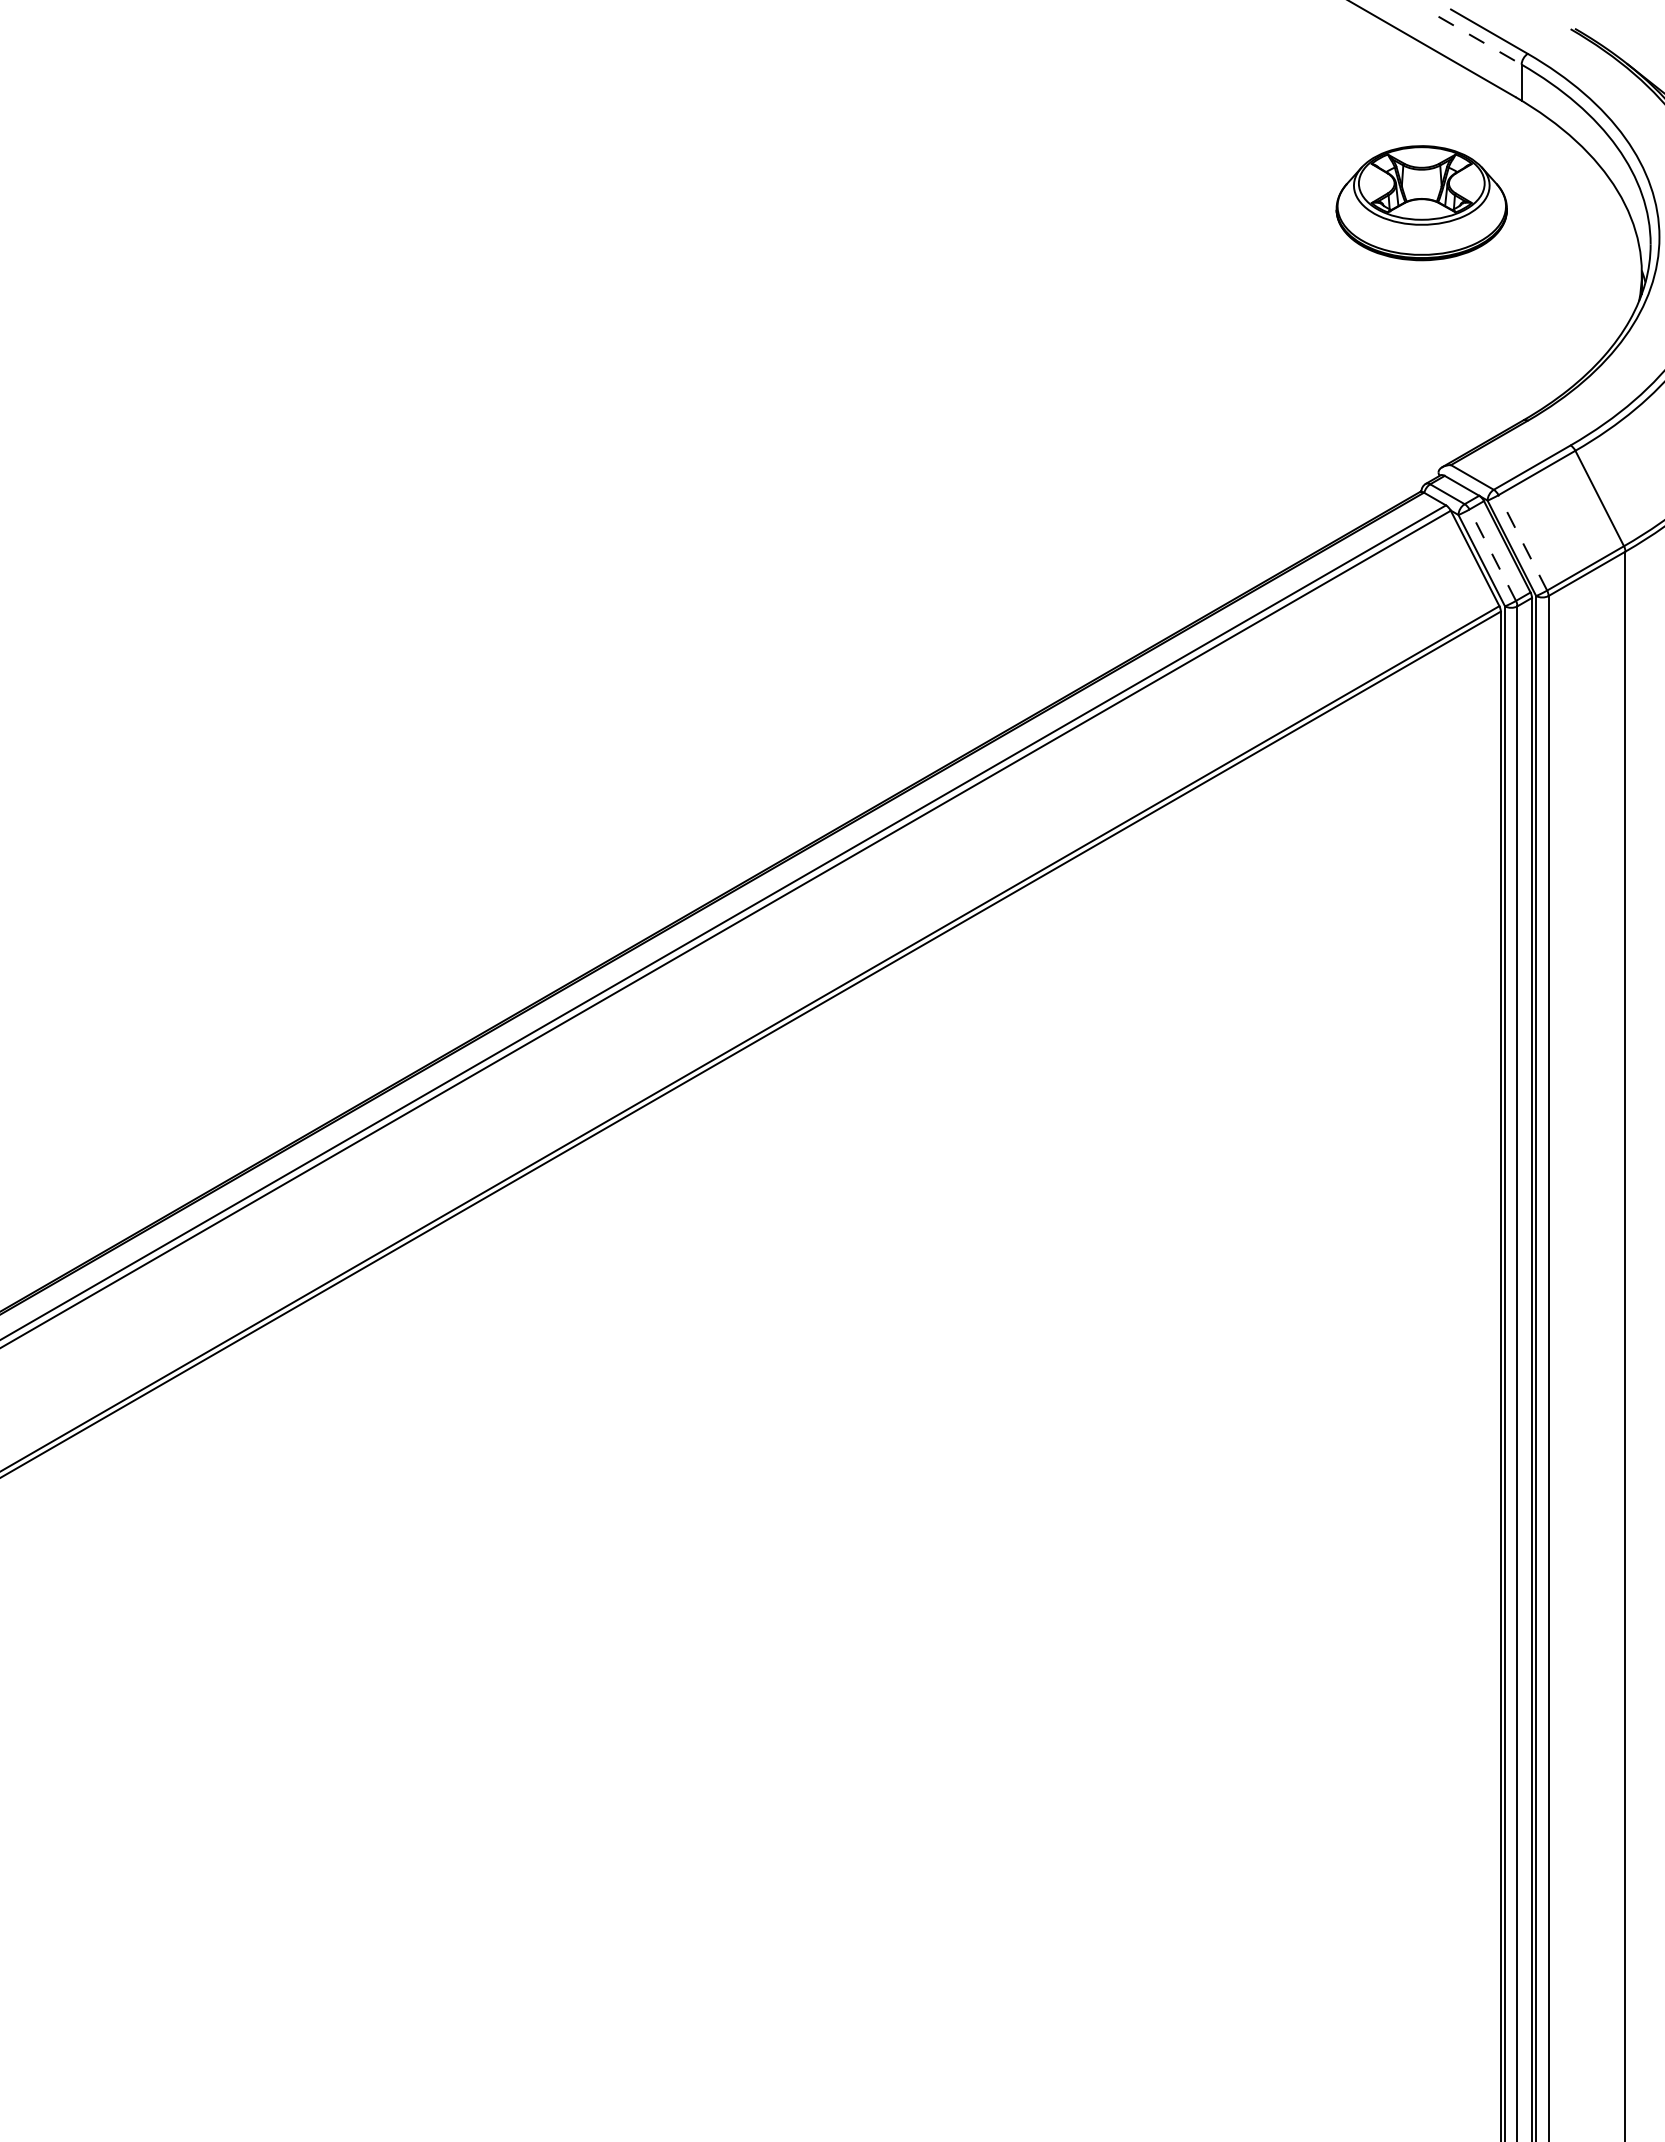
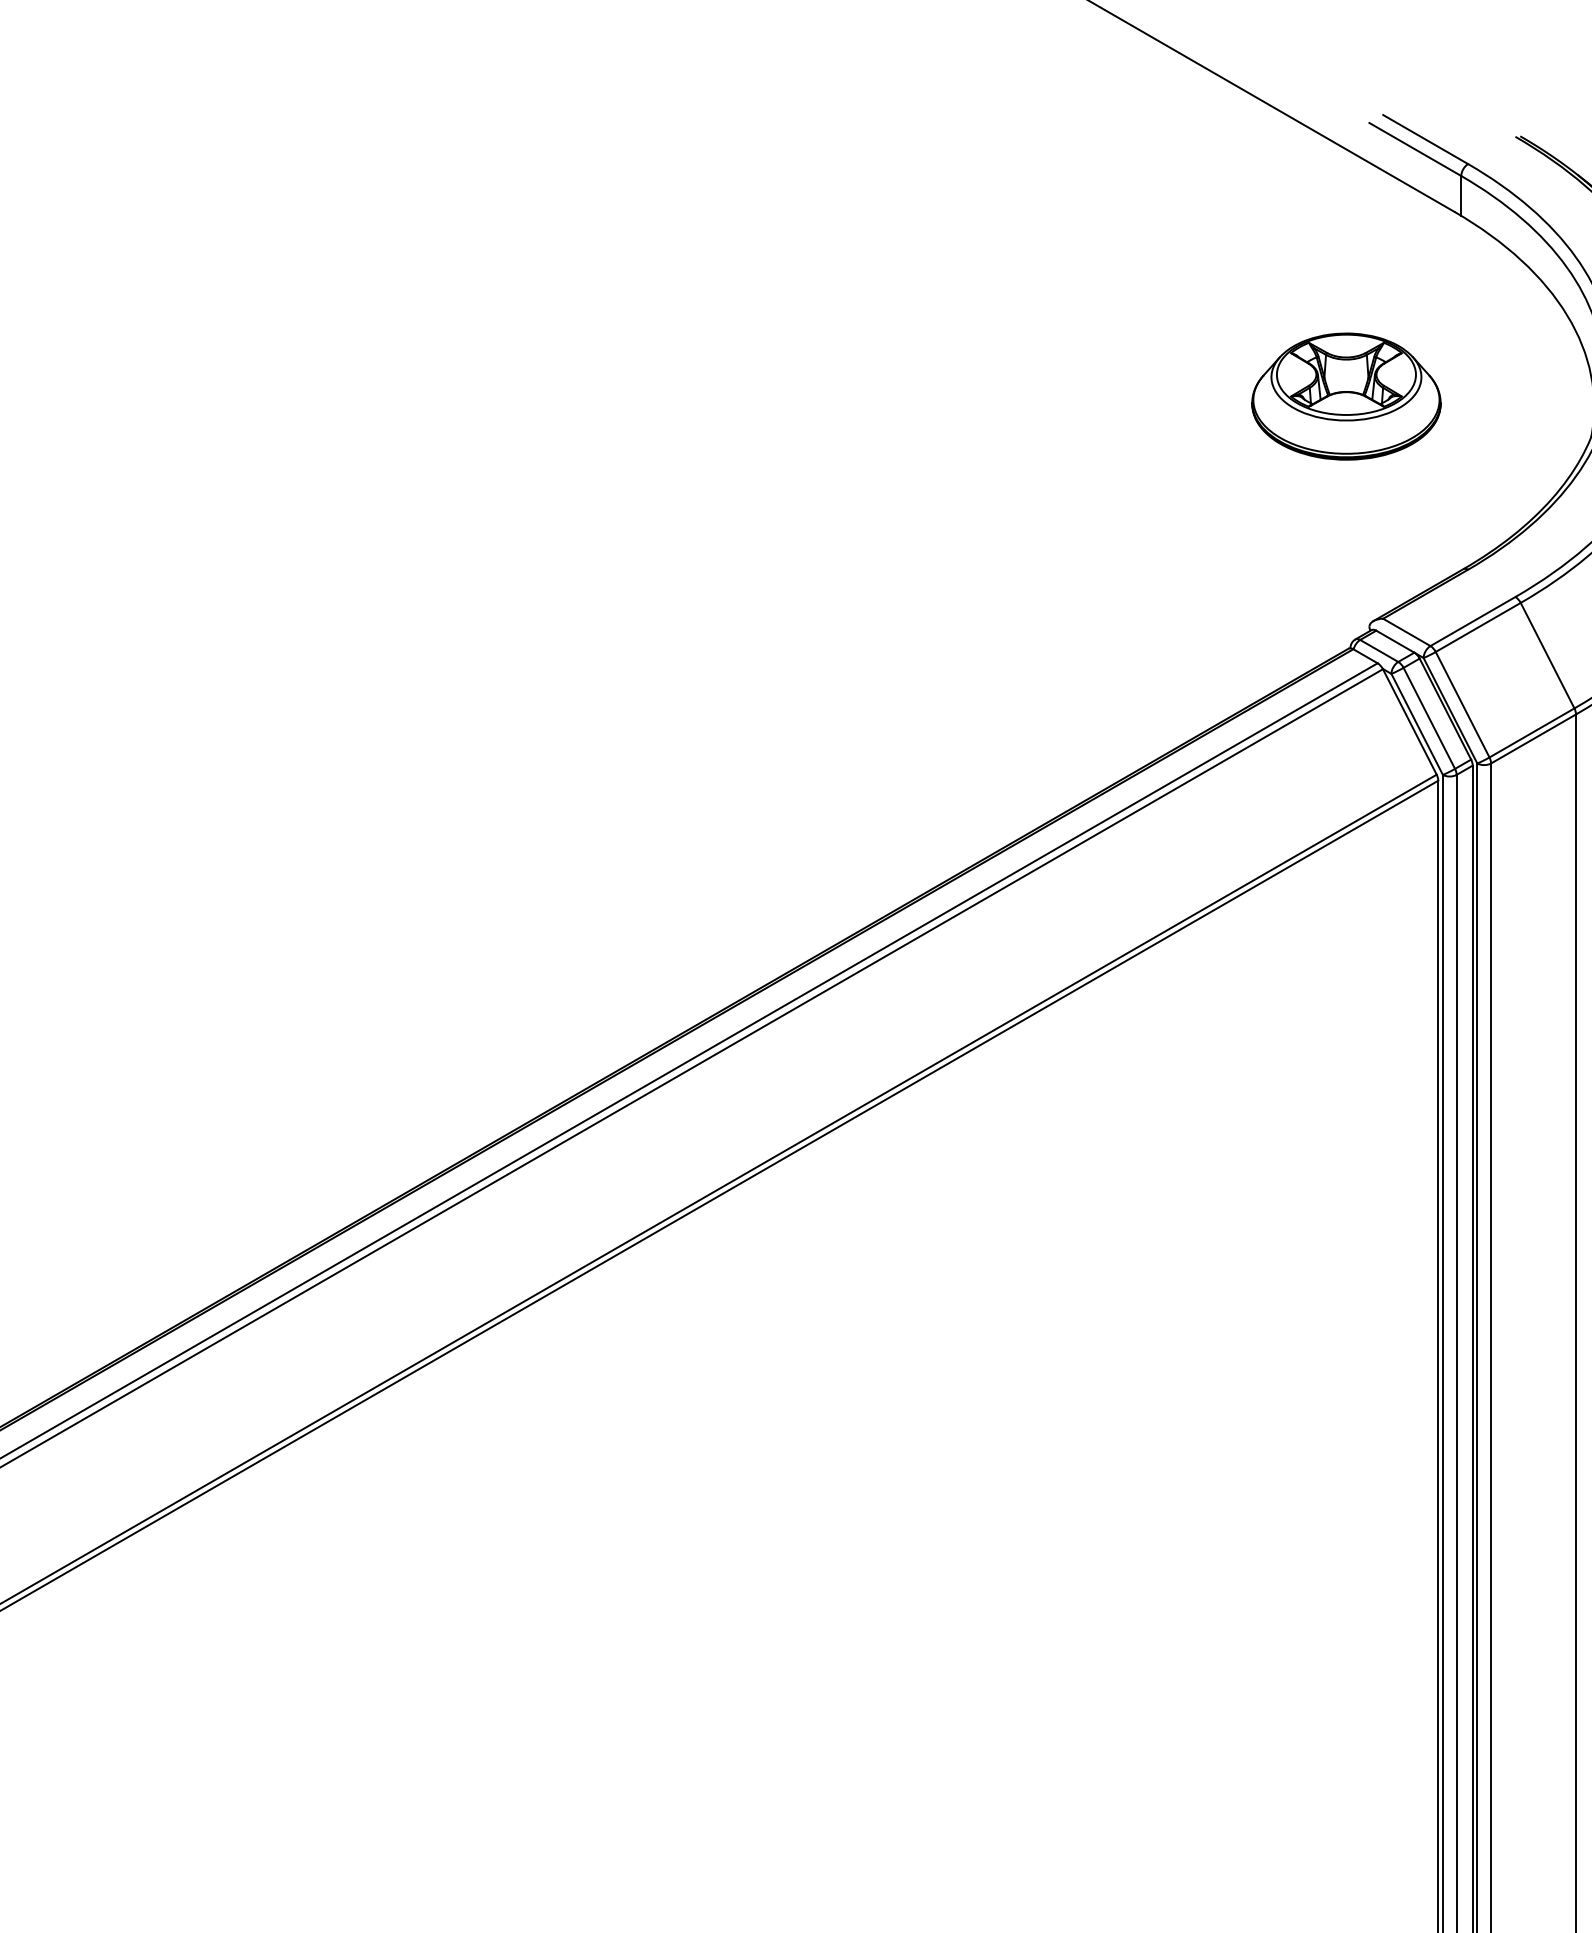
line: (1480, 40) -> (1415, 149), dashed -> solid
part: (1421, 203) -> (1346, 396), moved
line: (1522, 542) -> (1462, 704), dashed -> solid
line: (1492, 554) -> (1429, 717), dashed -> solid

